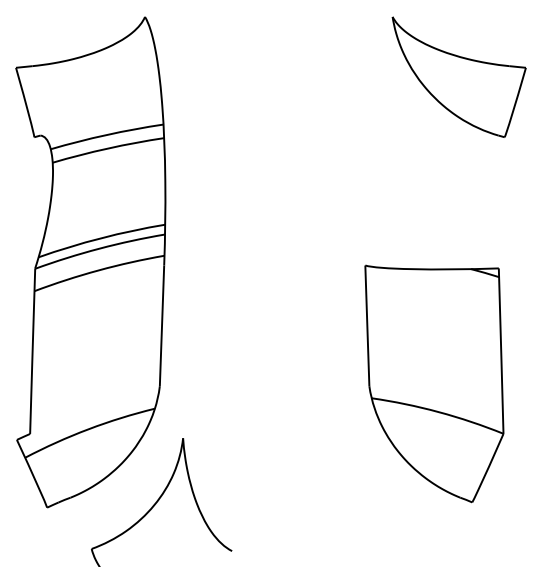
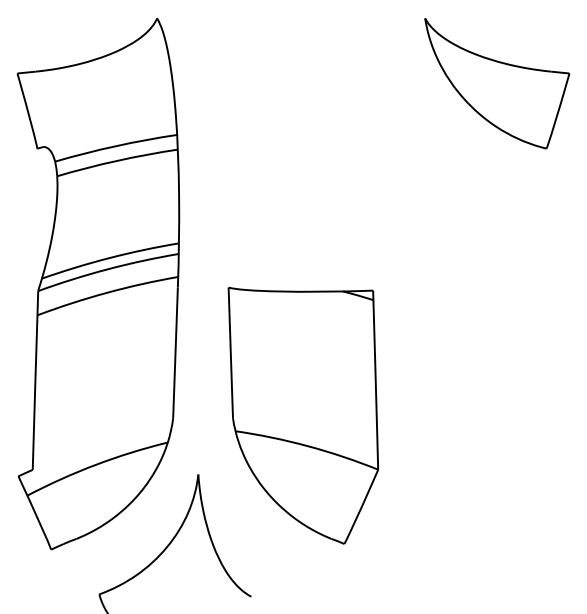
part: (434, 383) -> (303, 415), moved

